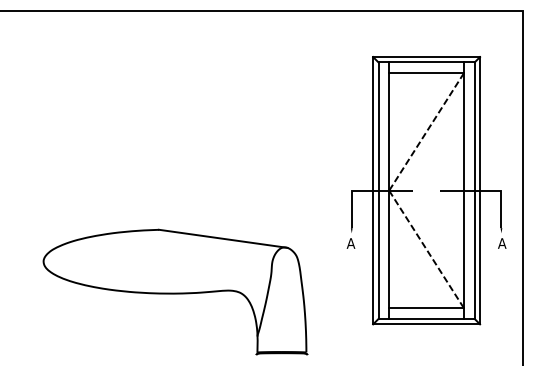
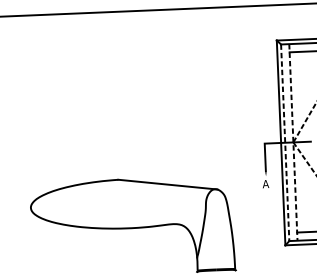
line: (378, 191) -> (285, 143), solid -> dashed
line: (389, 191) -> (293, 143), solid -> dashed

